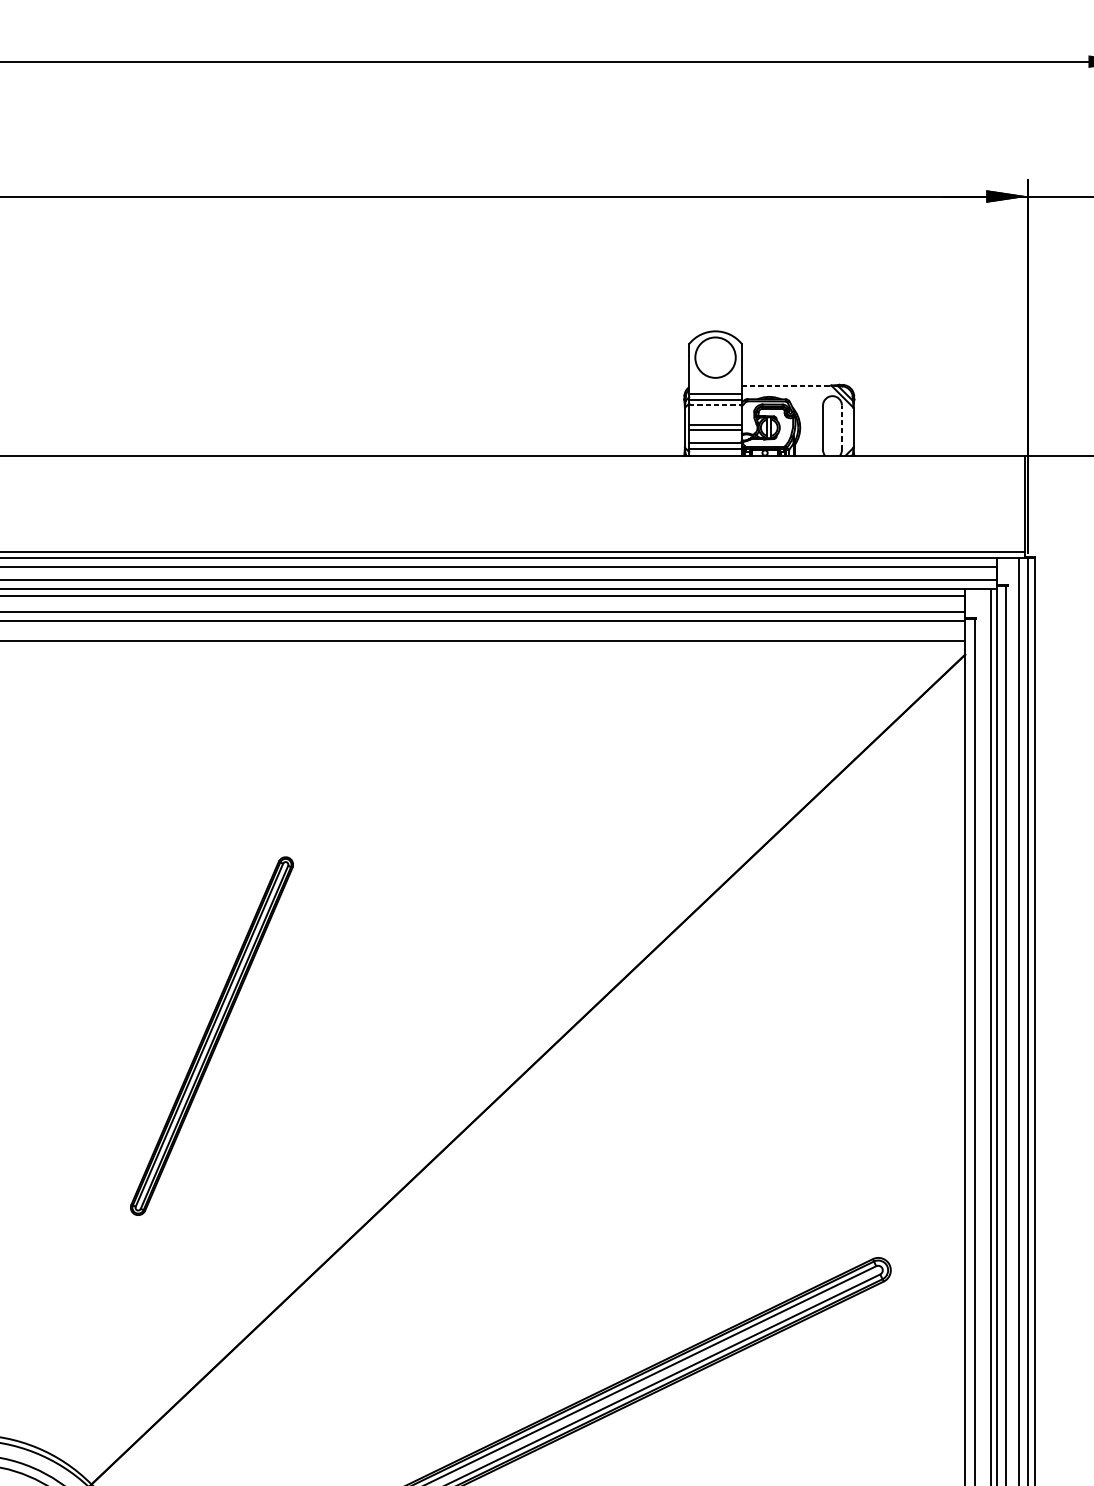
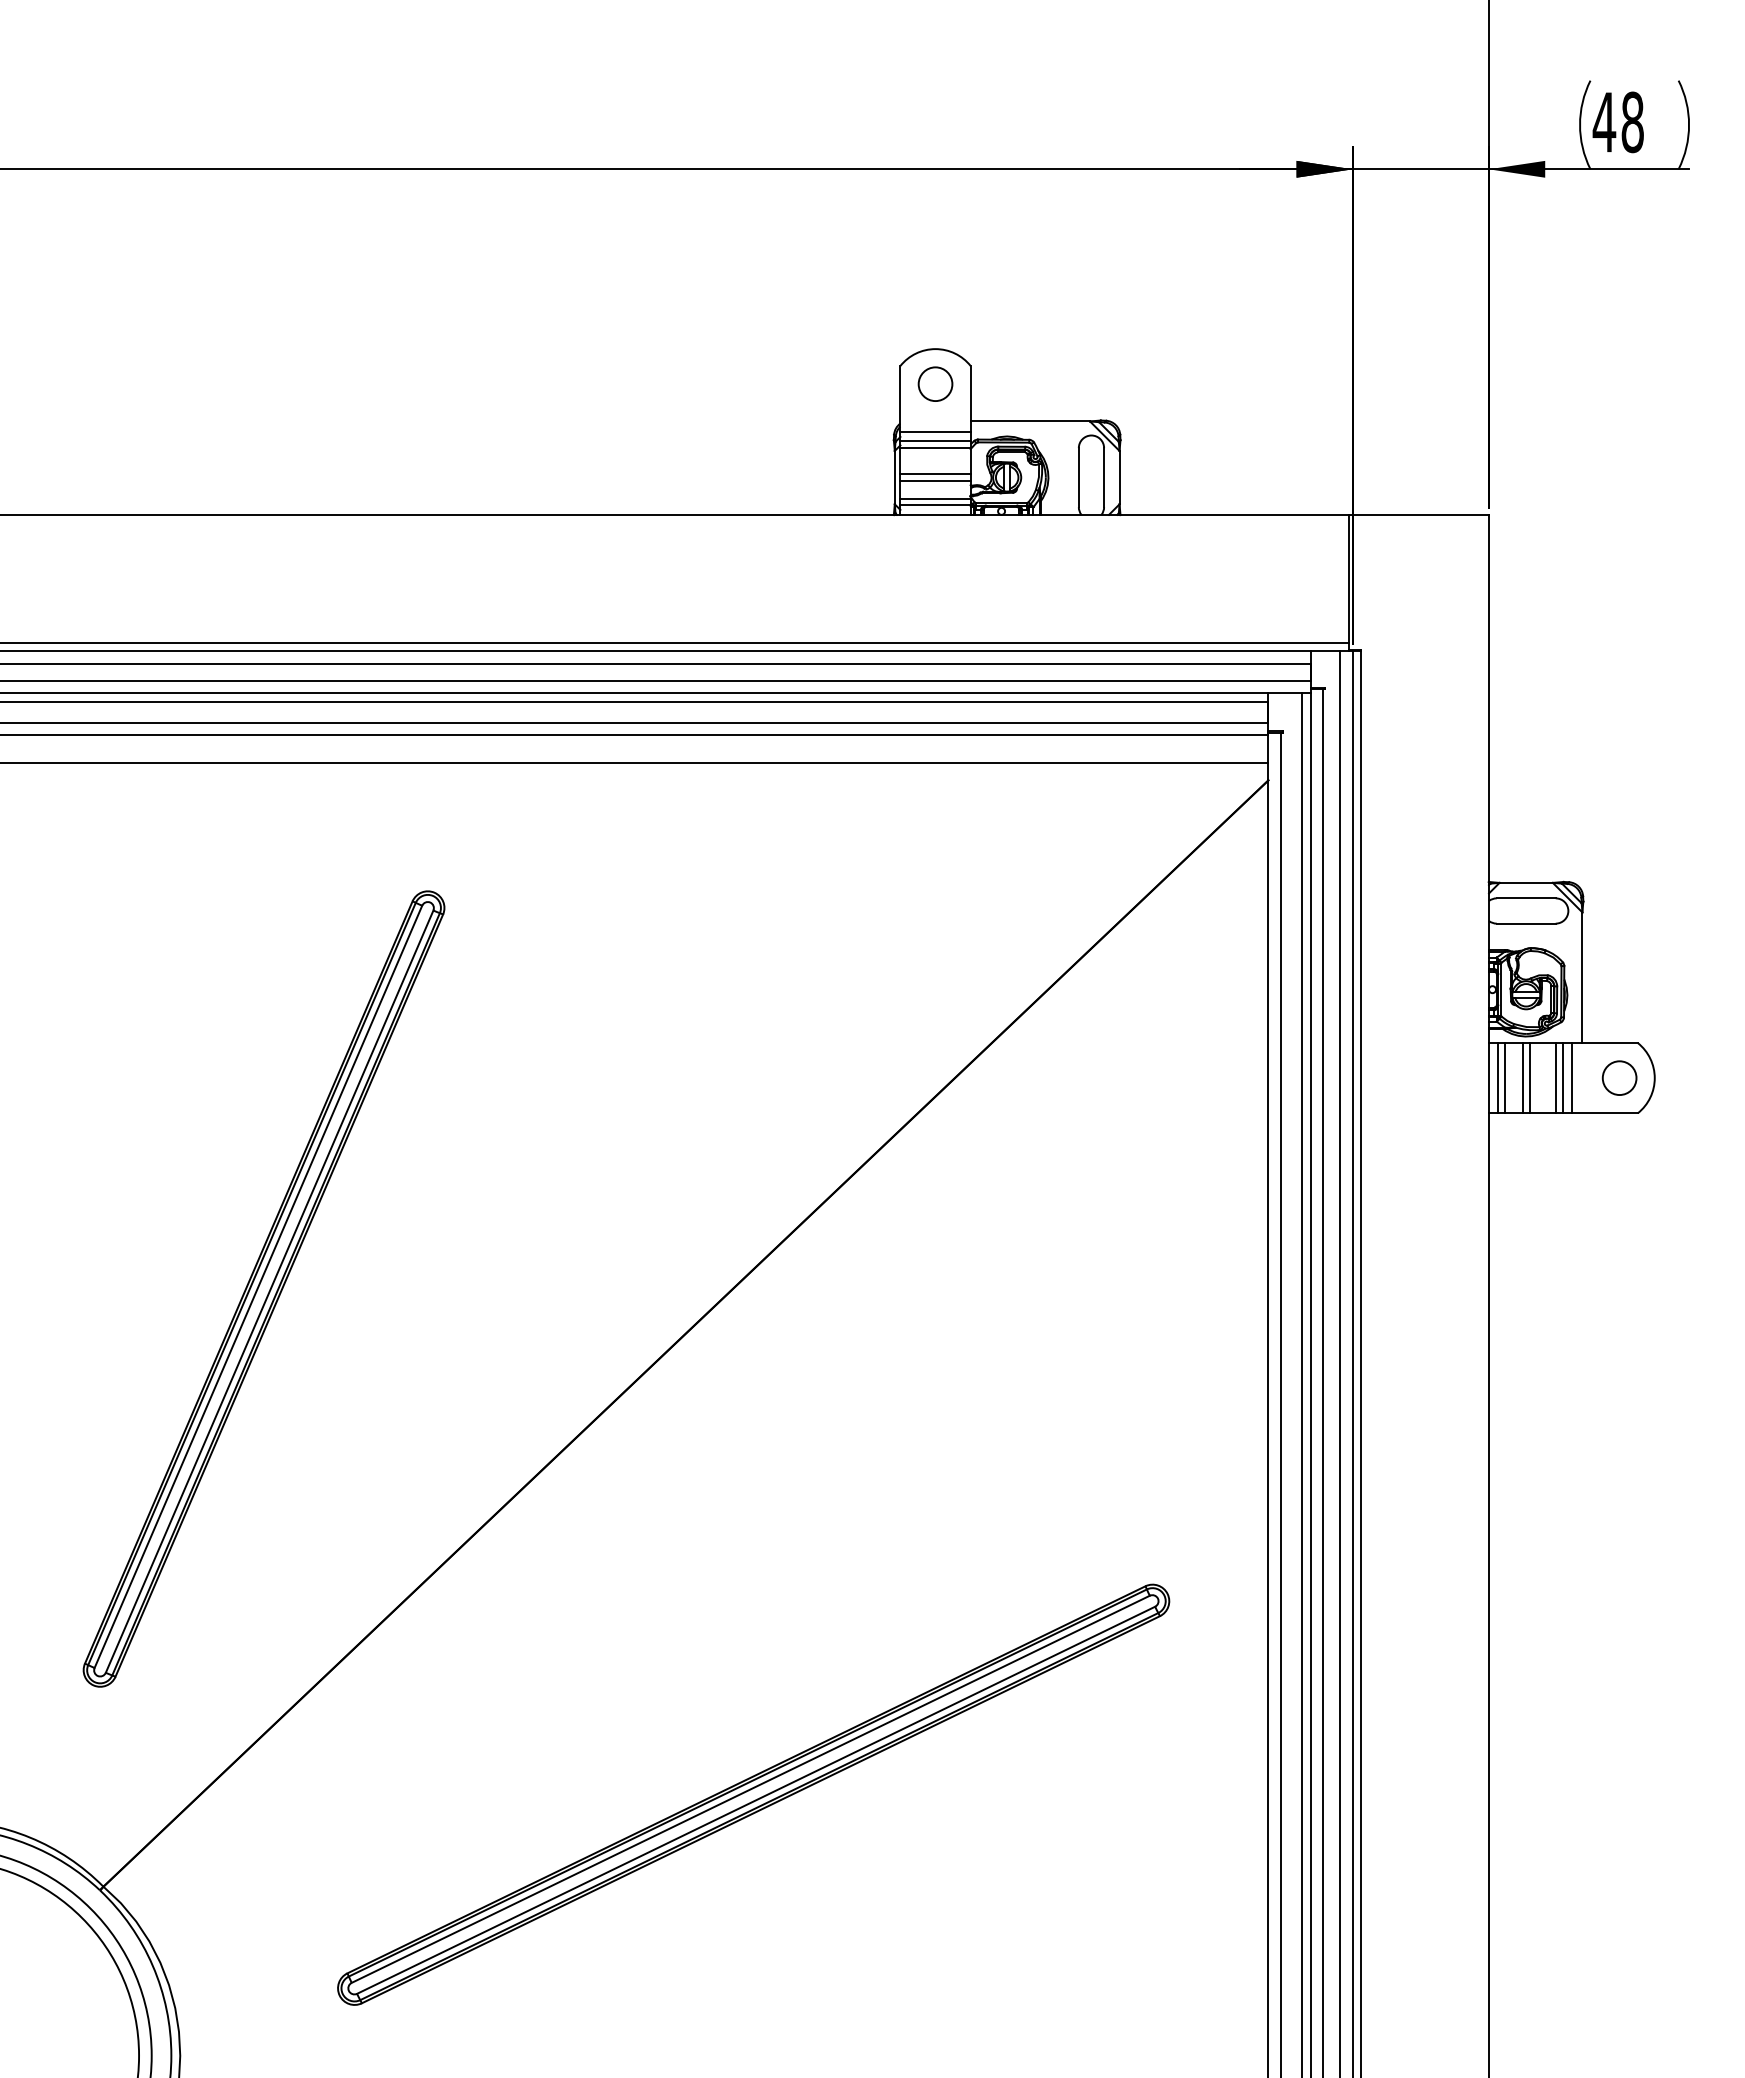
circle: (715, 357) -> (935, 384), size x0.62
line: (786, 385) -> (1030, 421), dashed -> solid
line: (716, 405) -> (936, 447), dashed -> solid
line: (842, 427) -> (1104, 477), dashed -> solid
part: (211, 1035) -> (263, 1288), size x1.67

